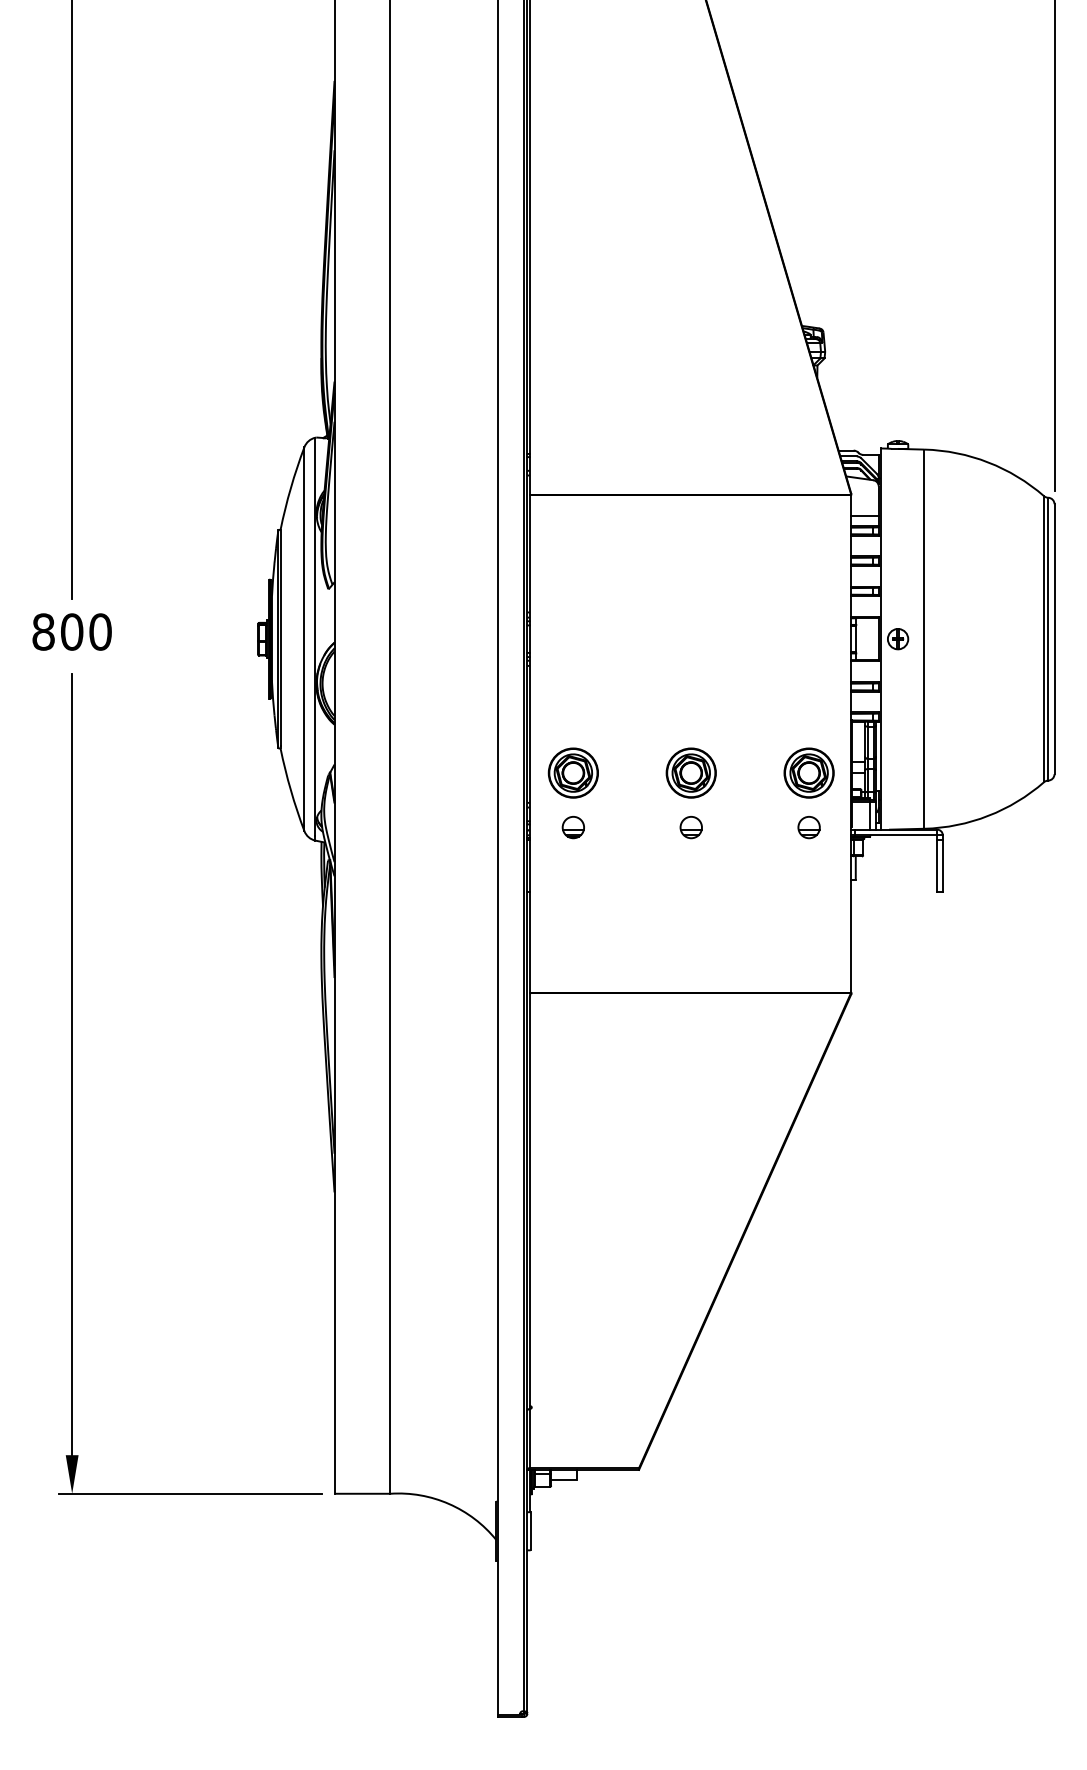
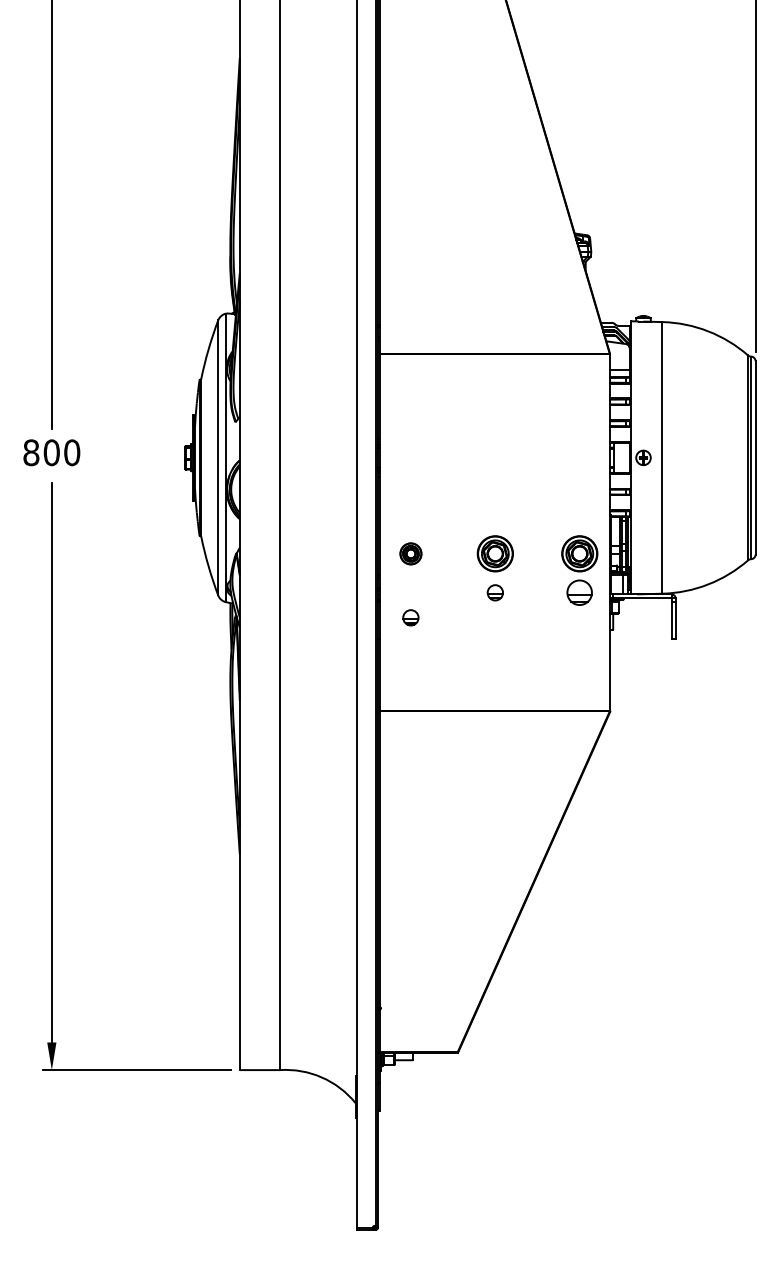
part: (572, 772) -> (410, 553), size x0.6
part: (572, 827) -> (410, 617), moved
part: (808, 827) -> (579, 592), size x1.6

